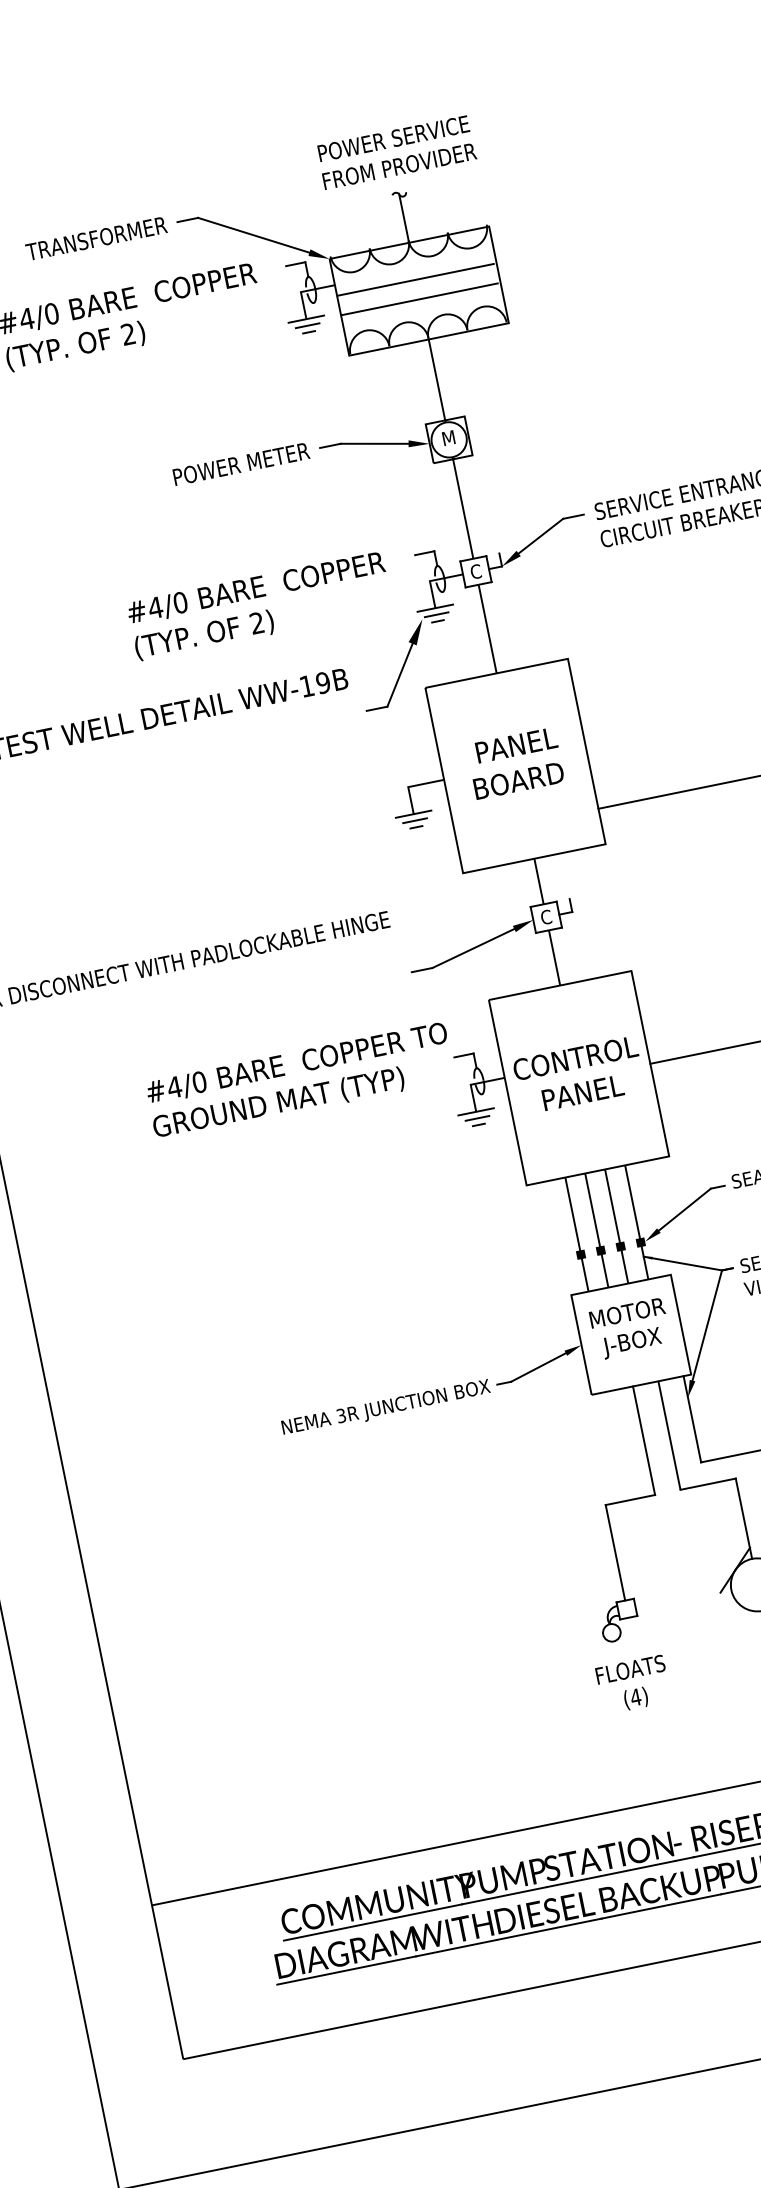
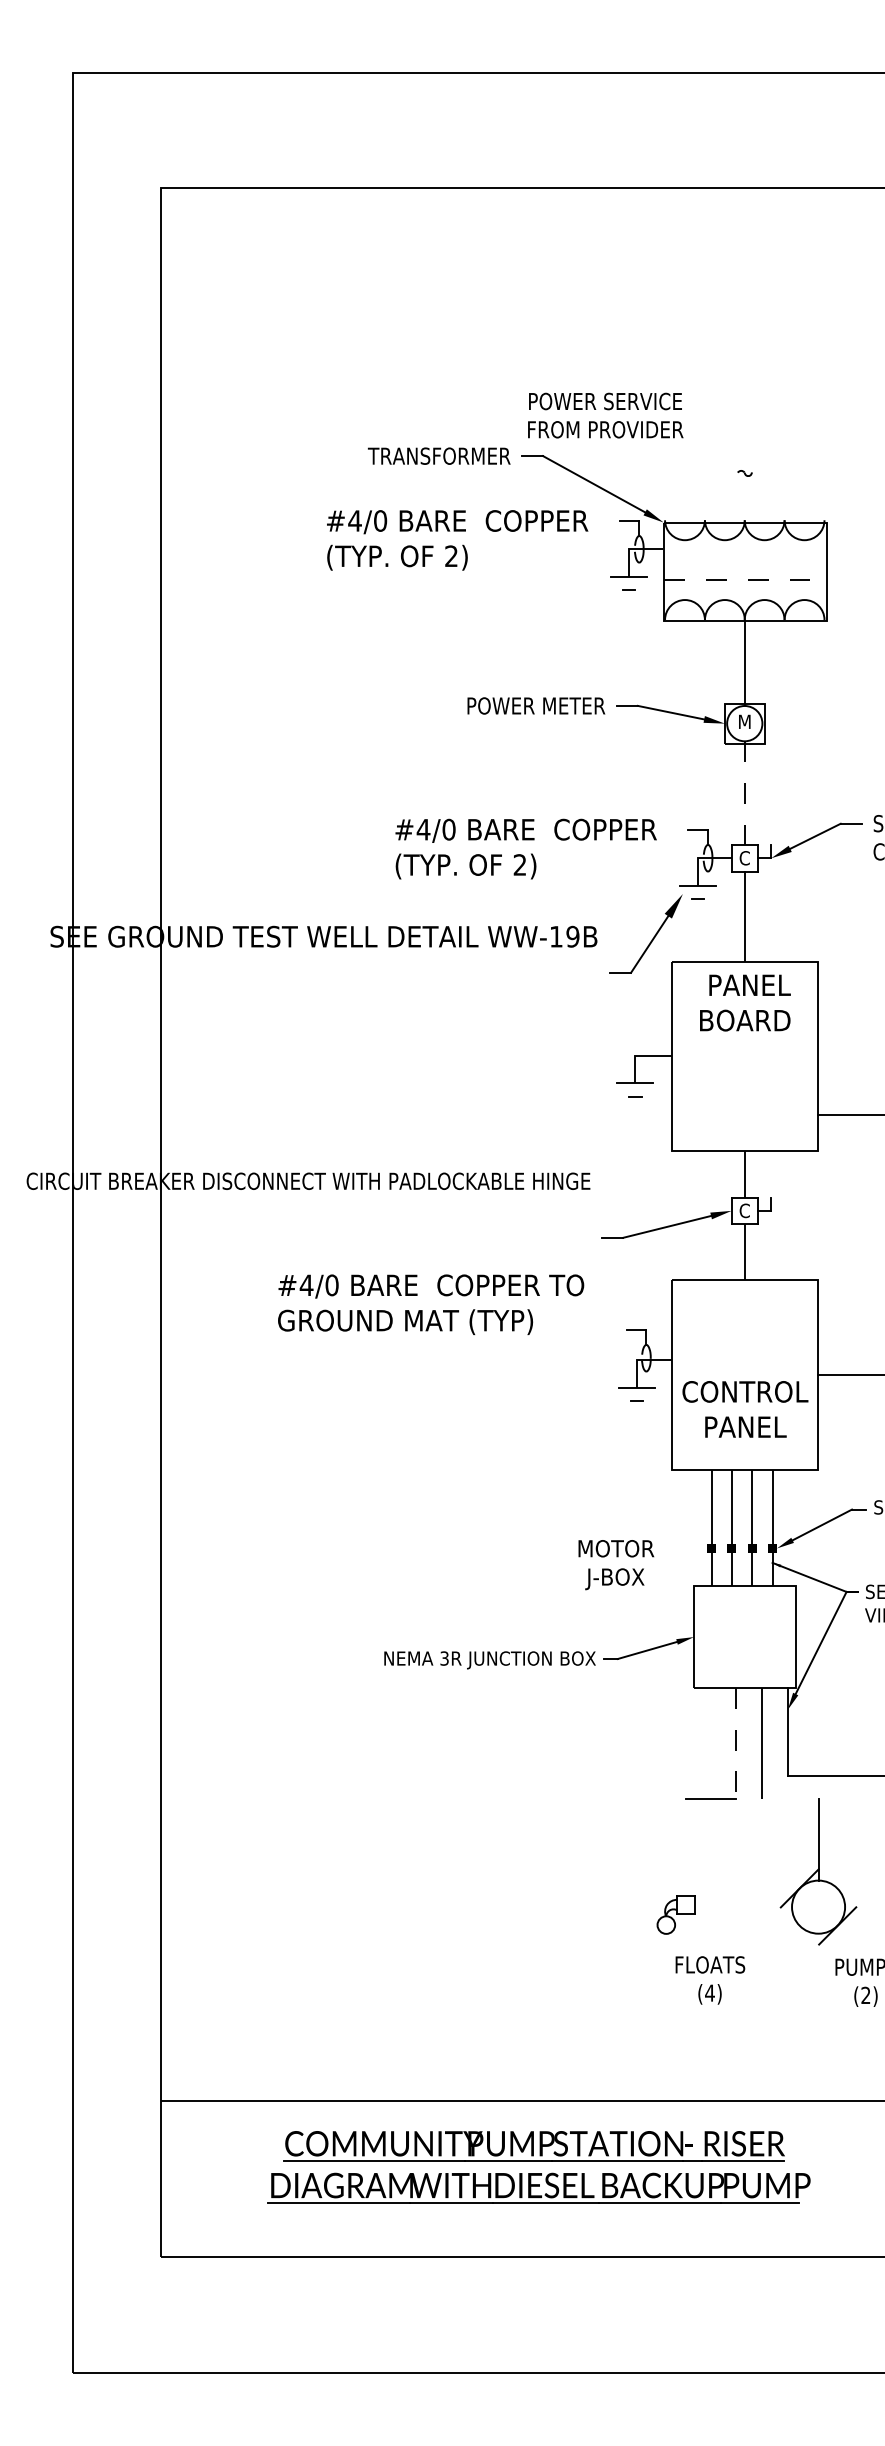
text: (396, 152) -> (605, 415), moved
line: (403, 217) -> (744, 496), removed
line: (415, 280) -> (743, 560), removed
line: (419, 299) -> (743, 580), solid -> dashed
line: (307, 325) -> (628, 583), removed
line: (462, 508) -> (744, 793), solid -> dashed
line: (436, 614) -> (697, 892), removed
text: (515, 762) -> (745, 1002), moved
line: (415, 821) -> (635, 1090), removed
text: (579, 1075) -> (745, 1409), moved
text: (300, 1081) -> (431, 1304), moved
line: (477, 1118) -> (637, 1394), removed
text: (630, 1329) -> (616, 1565), moved
line: (644, 1440) -> (736, 1743), solid -> dashed
line: (708, 1484) -> (790, 1798), removed
line: (615, 1552) -> (685, 1847), removed
text: (633, 1684) -> (710, 1980), moved

